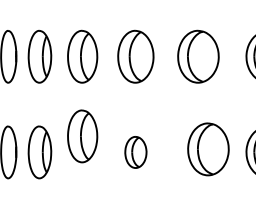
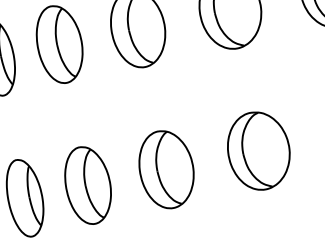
part: (82, 136) -> (87, 185), moved
part: (208, 149) -> (258, 151), moved
part: (135, 152) -> (166, 169), size x1.67

